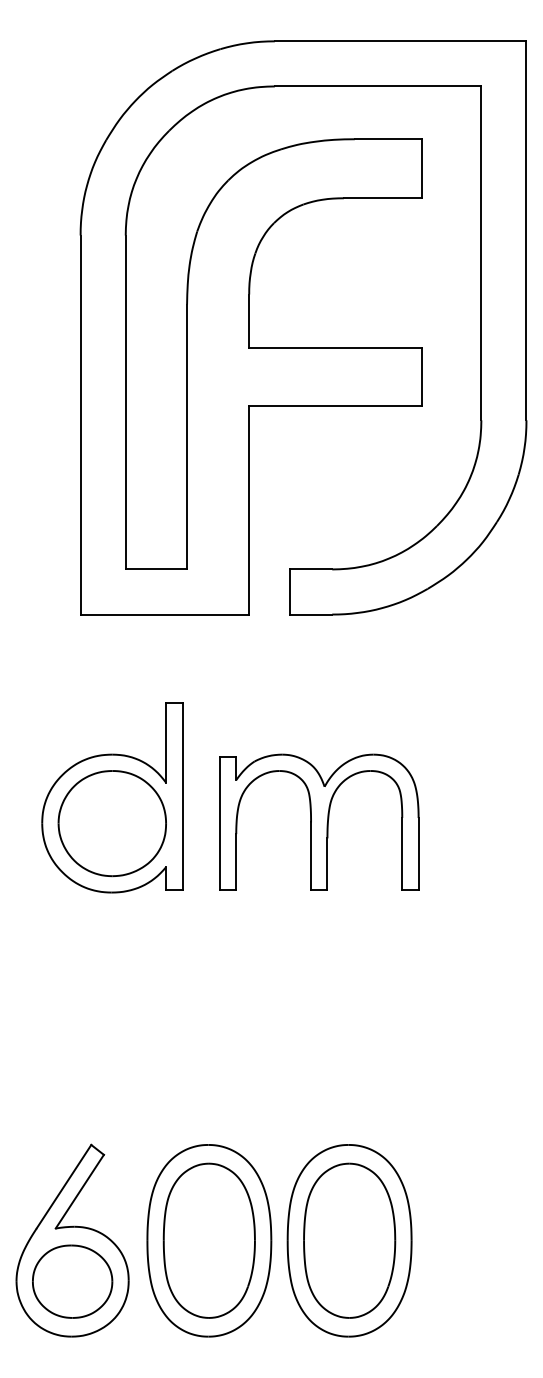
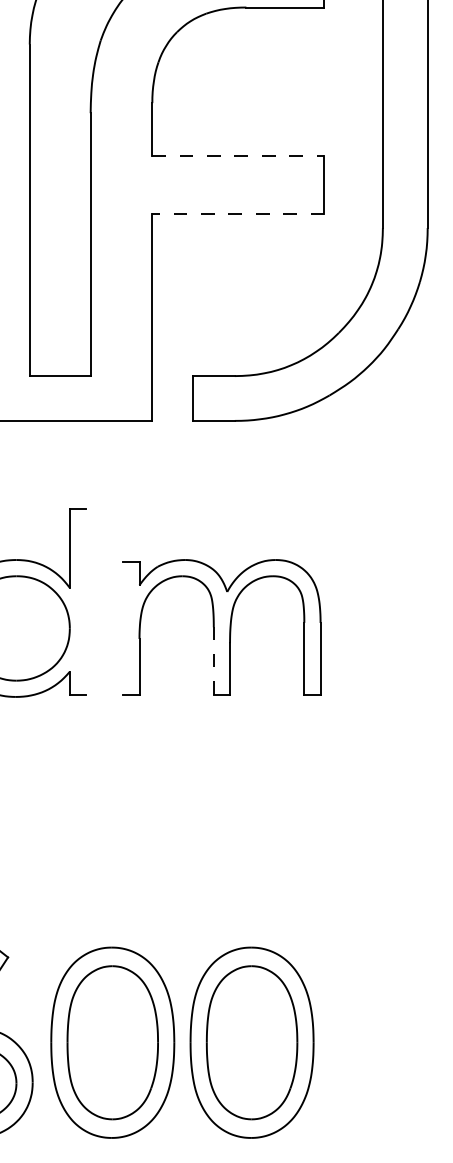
line: (335, 348) -> (238, 156), solid -> dashed
line: (335, 406) -> (238, 214), solid -> dashed
line: (182, 796) -> (86, 601), removed
line: (219, 823) -> (122, 628), removed
line: (311, 856) -> (214, 661), solid -> dashed

